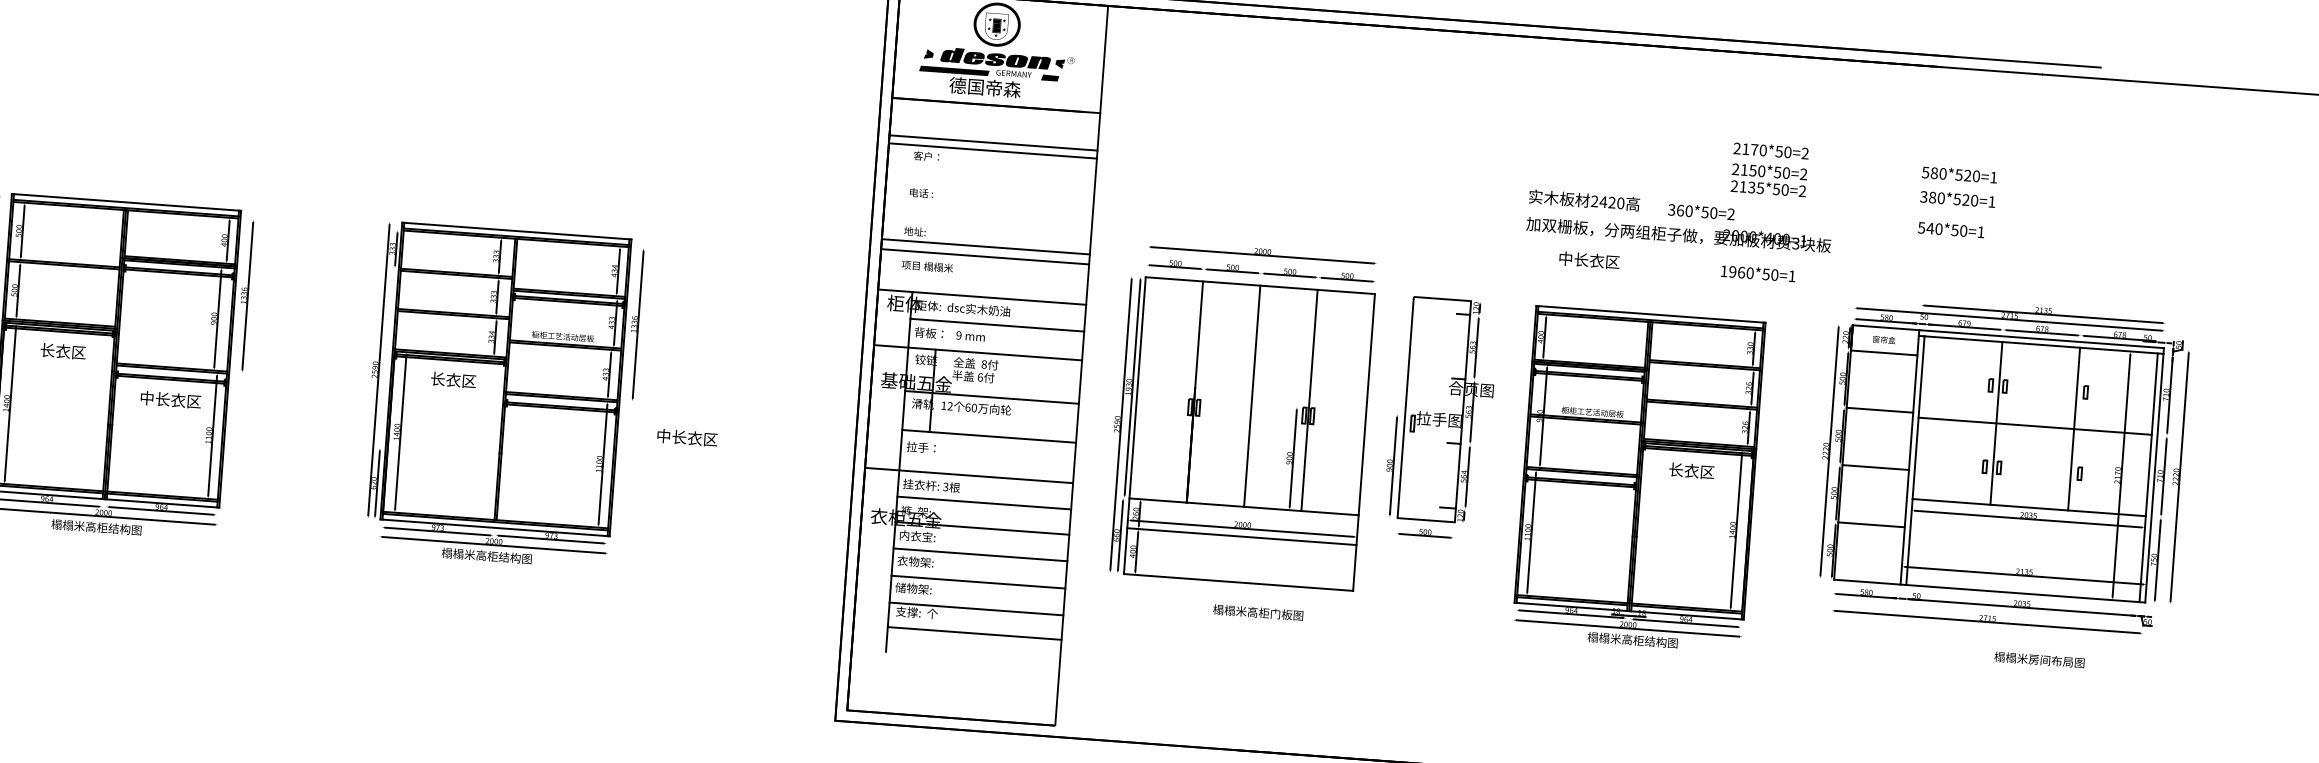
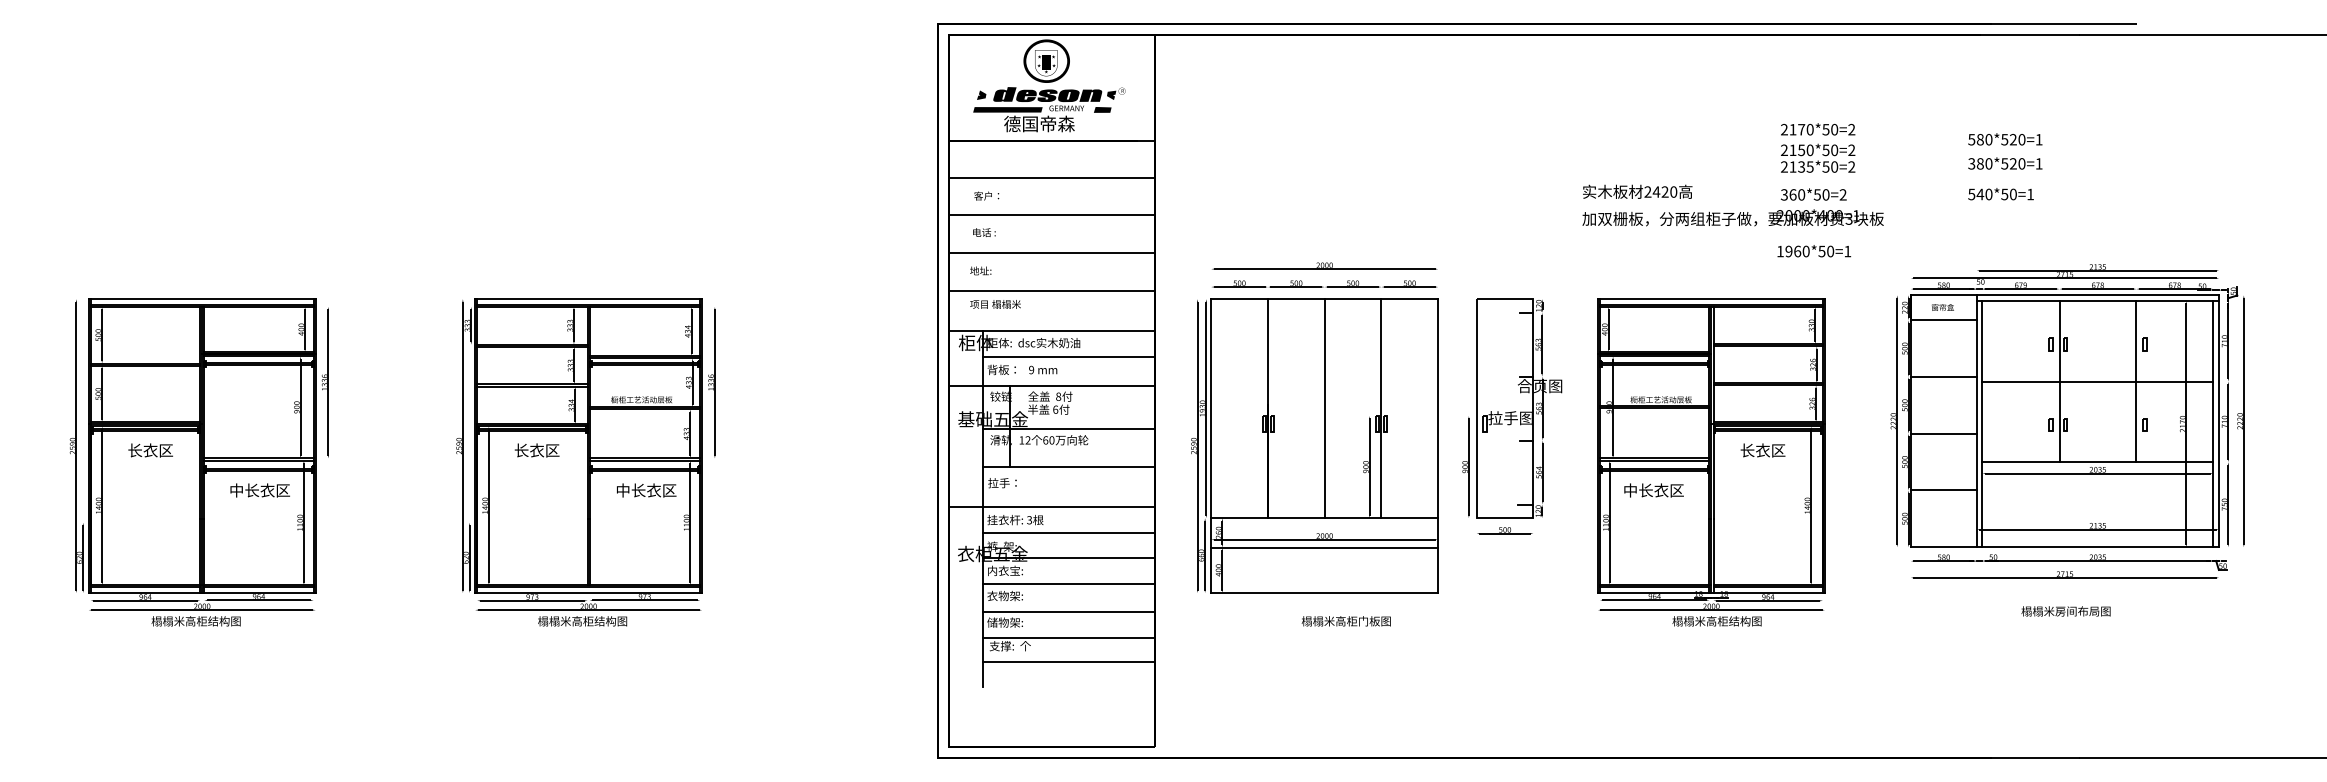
line: (992, 150) -> (1051, 214), moved
text: (1701, 211) -> (1813, 194), moved
line: (985, 246) -> (1051, 252), moved
text: (1588, 260) -> (1653, 490), moved
text: (687, 437) -> (646, 490), moved
text: (2038, 660) -> (2065, 611), moved

